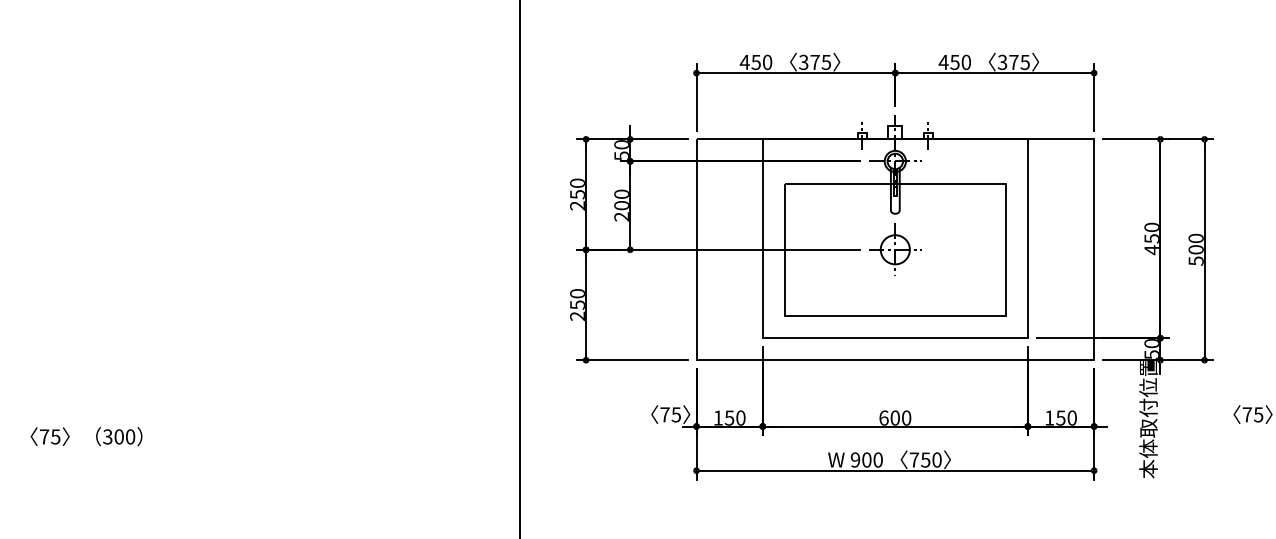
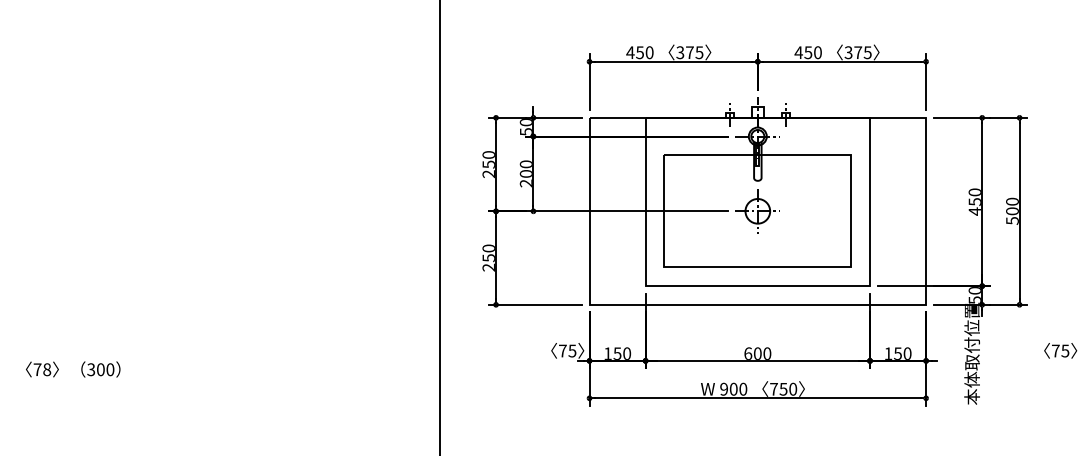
text: (55, 436) -> (46, 369), 75 -> 78

